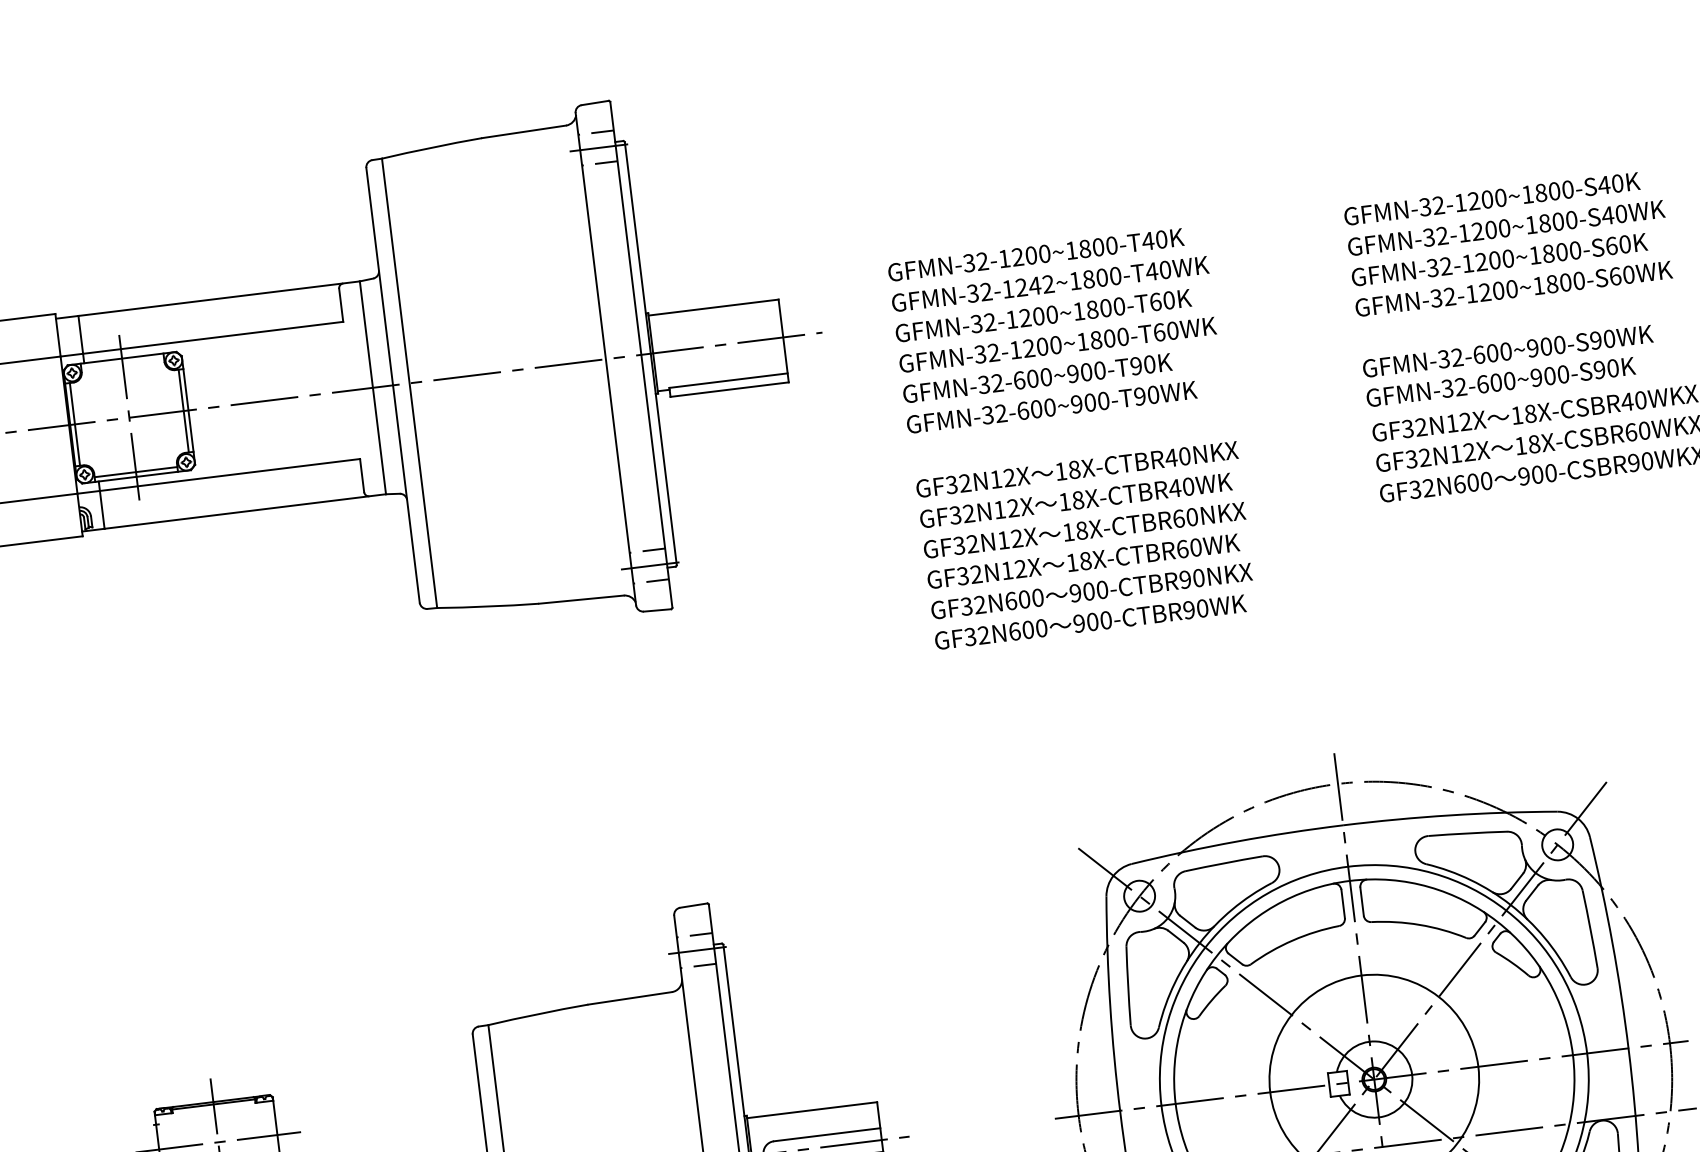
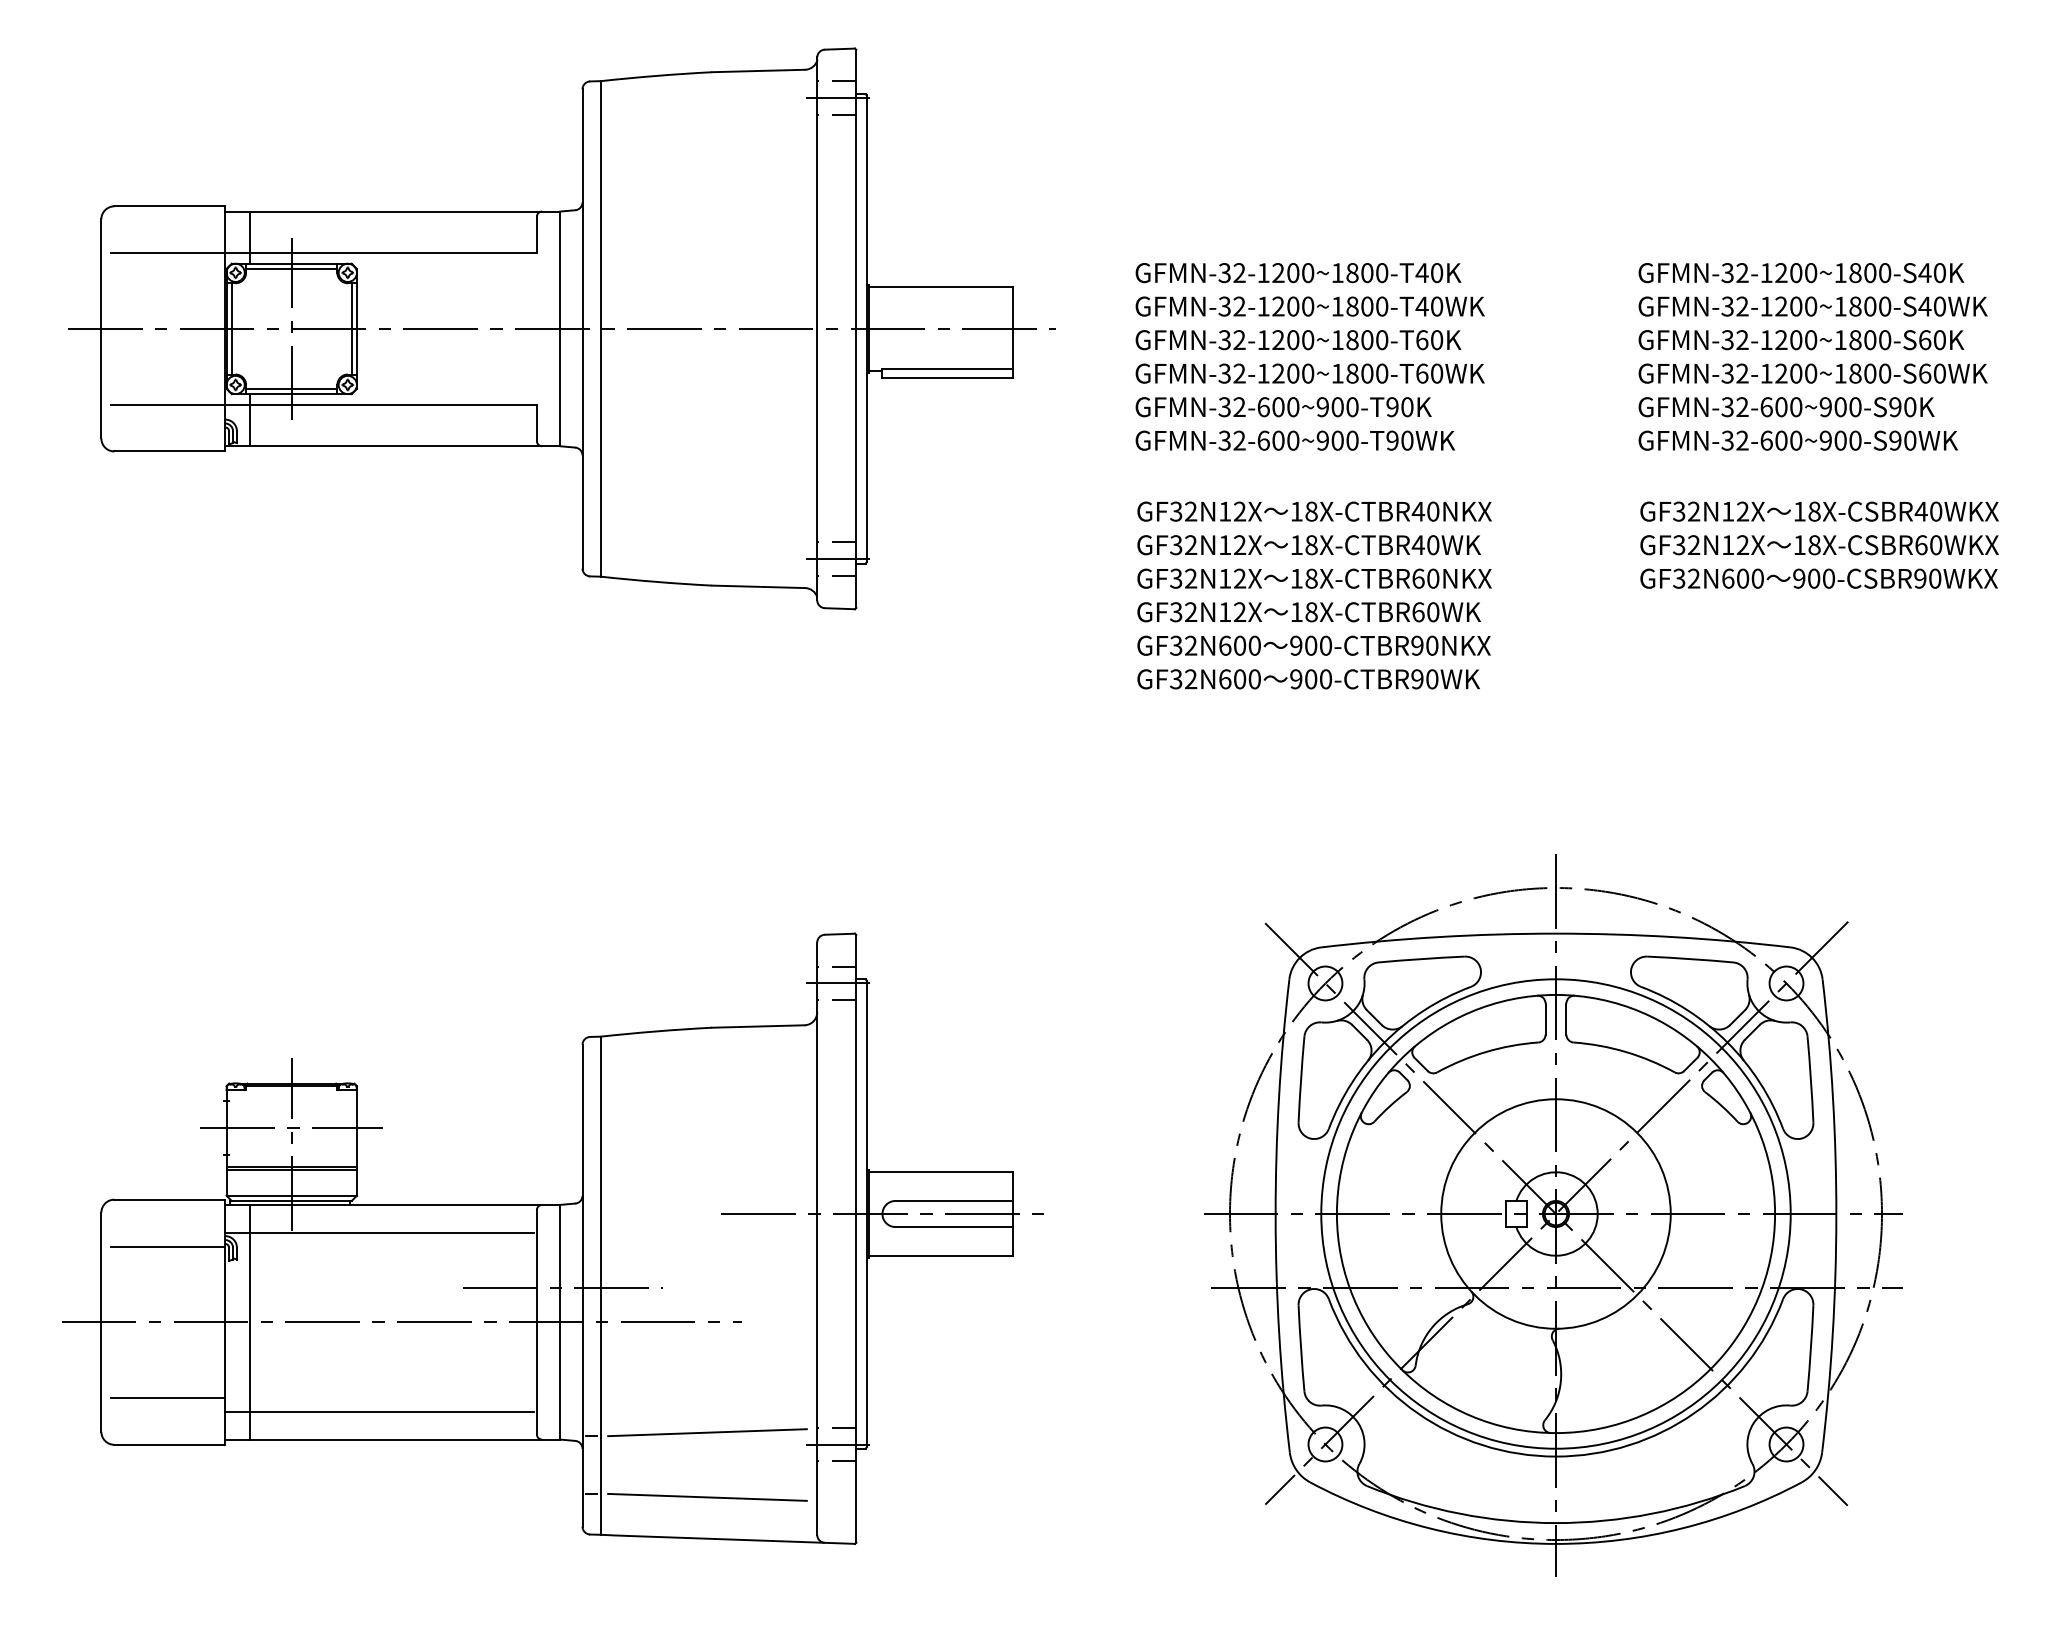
text: (1041, 285) -> (1300, 306), GFMN-32-1242~1800-T40WK -> GFMN-32-1200~1800-T40WK
line: (122, 362) -> (291, 268), added
text: (1500, 382) -> (1786, 407), moved

